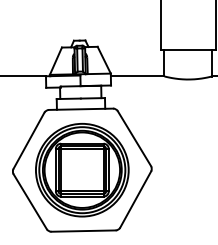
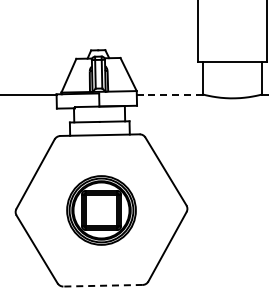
line: (137, 76) -> (169, 94), solid -> dashed
part: (82, 170) -> (101, 210), size x0.6
line: (83, 230) -> (103, 285), solid -> dashed

